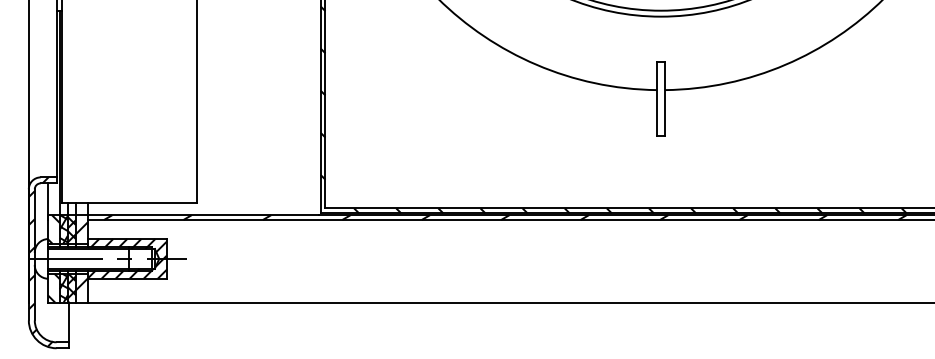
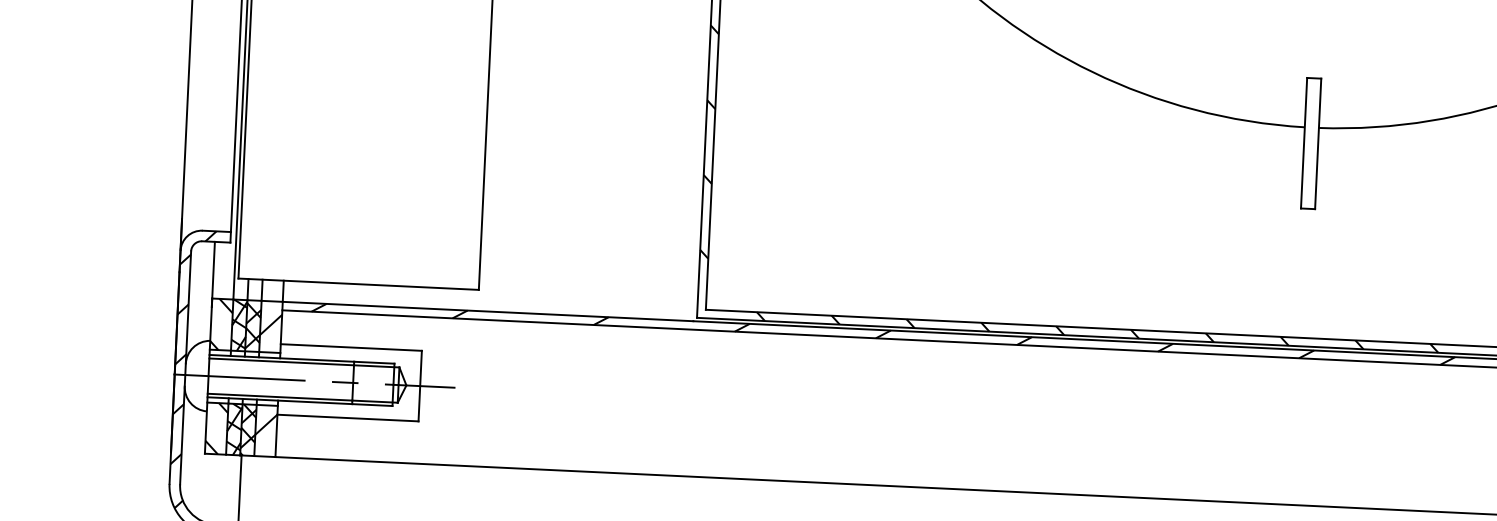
hatch: (127, 258) -> (350, 382), removed

